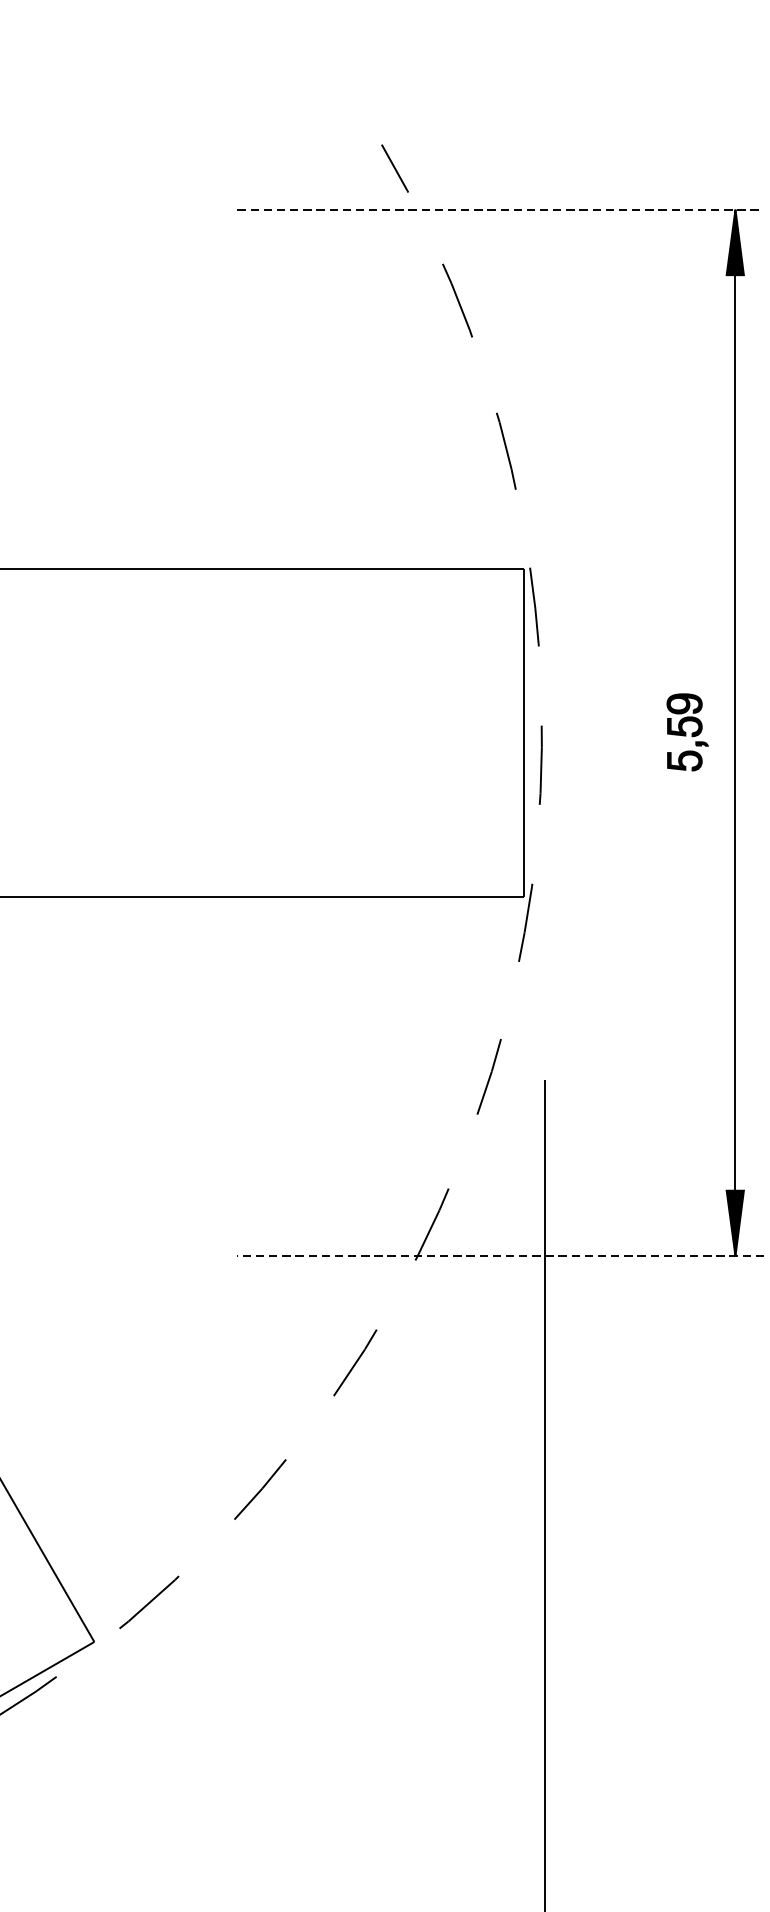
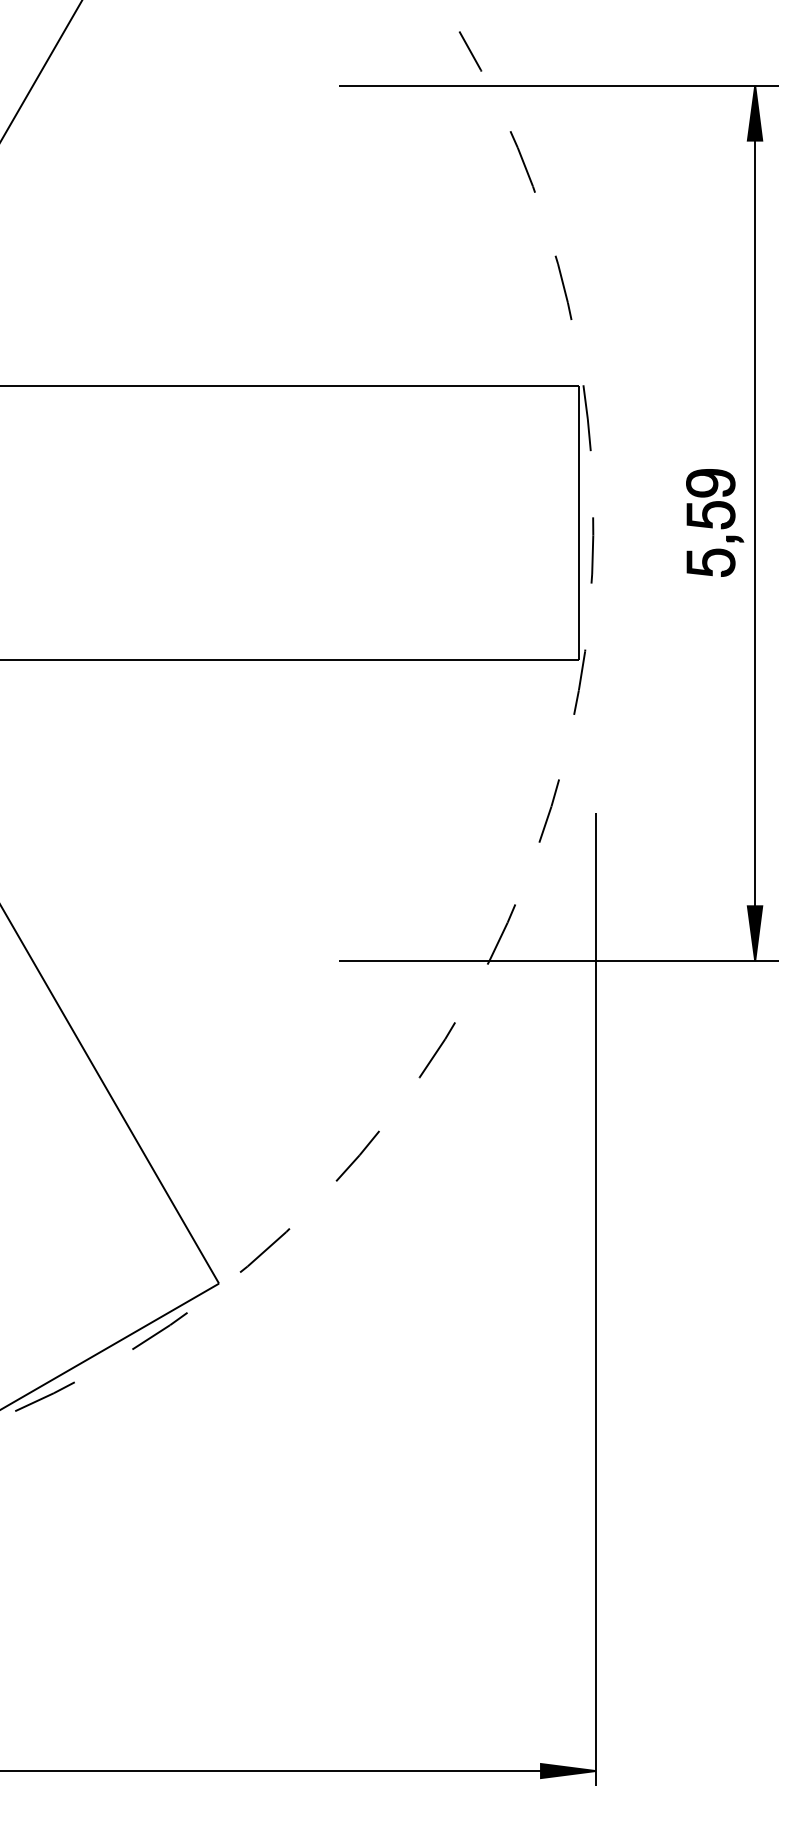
line: (501, 209) -> (559, 85), dashed -> solid
part: (688, 731) -> (715, 522), size x1.67
line: (500, 1256) -> (558, 961), dashed -> solid

